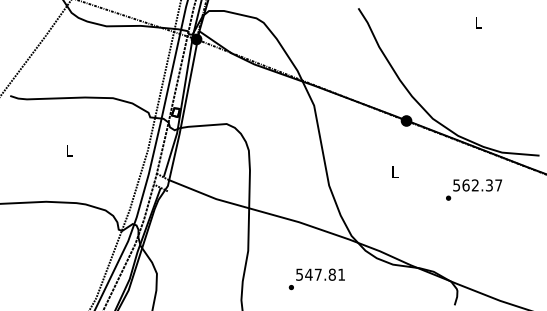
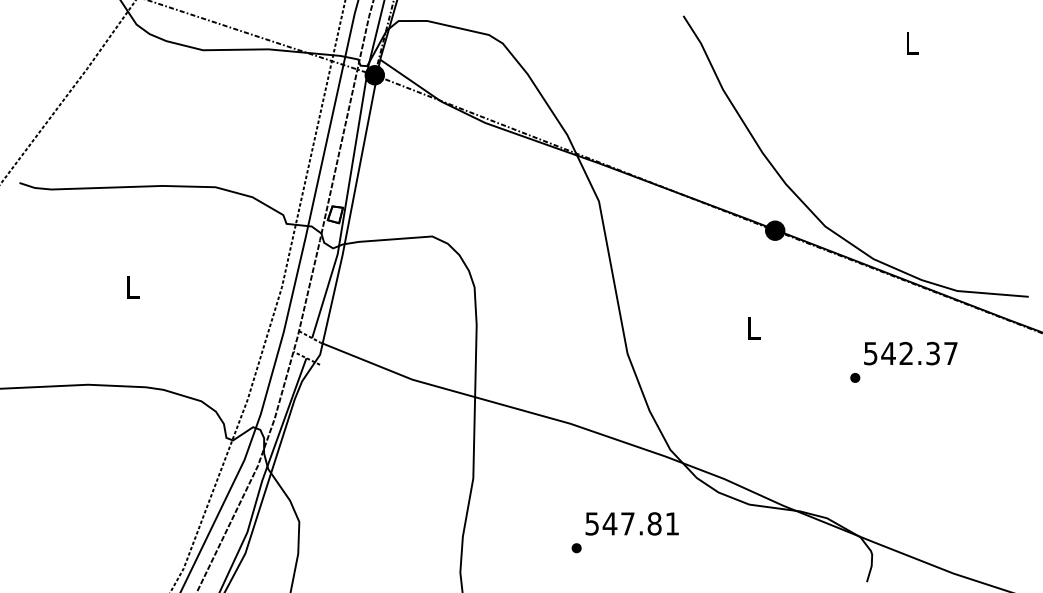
text: (465, 185) -> (887, 353), 562.37 -> 542.37
text: (316, 279) -> (624, 532), moved

